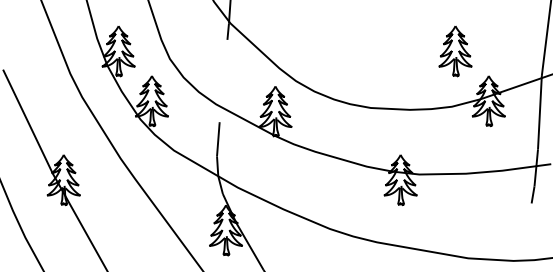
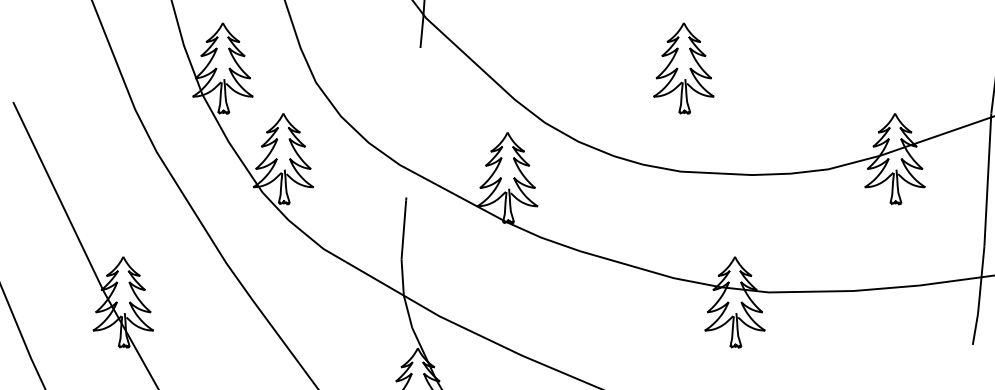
part: (455, 51) -> (683, 69), moved

